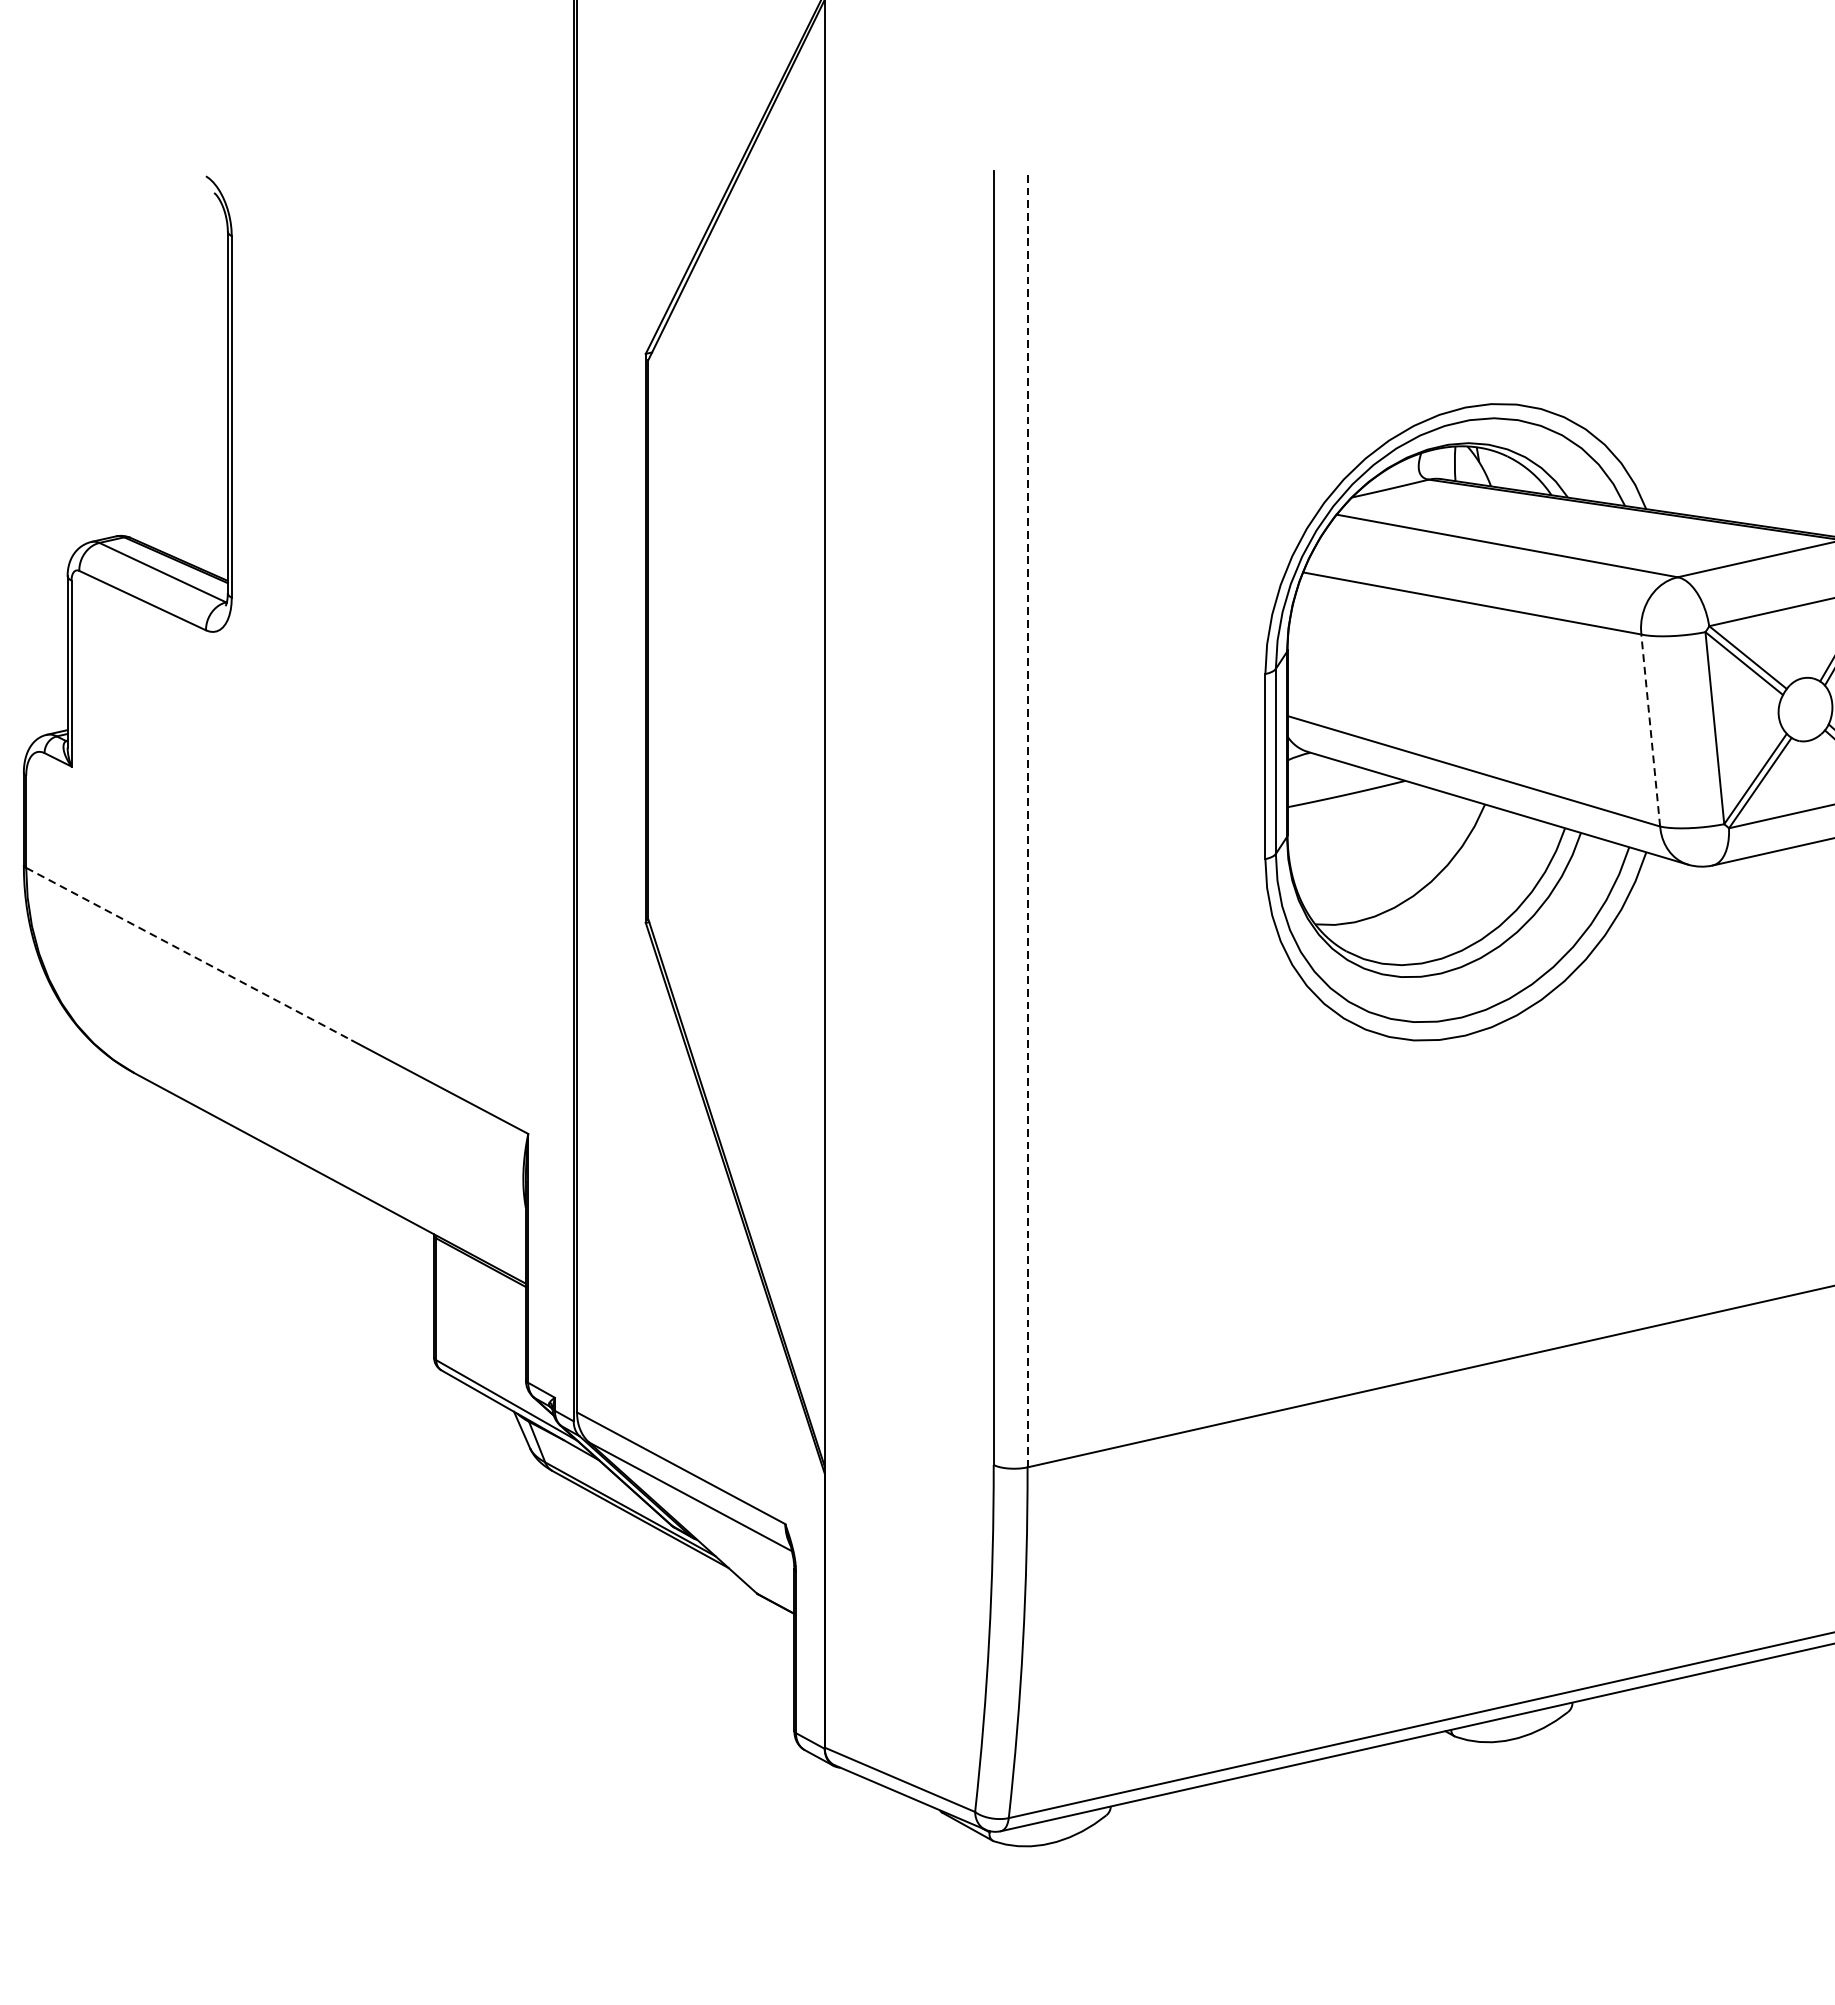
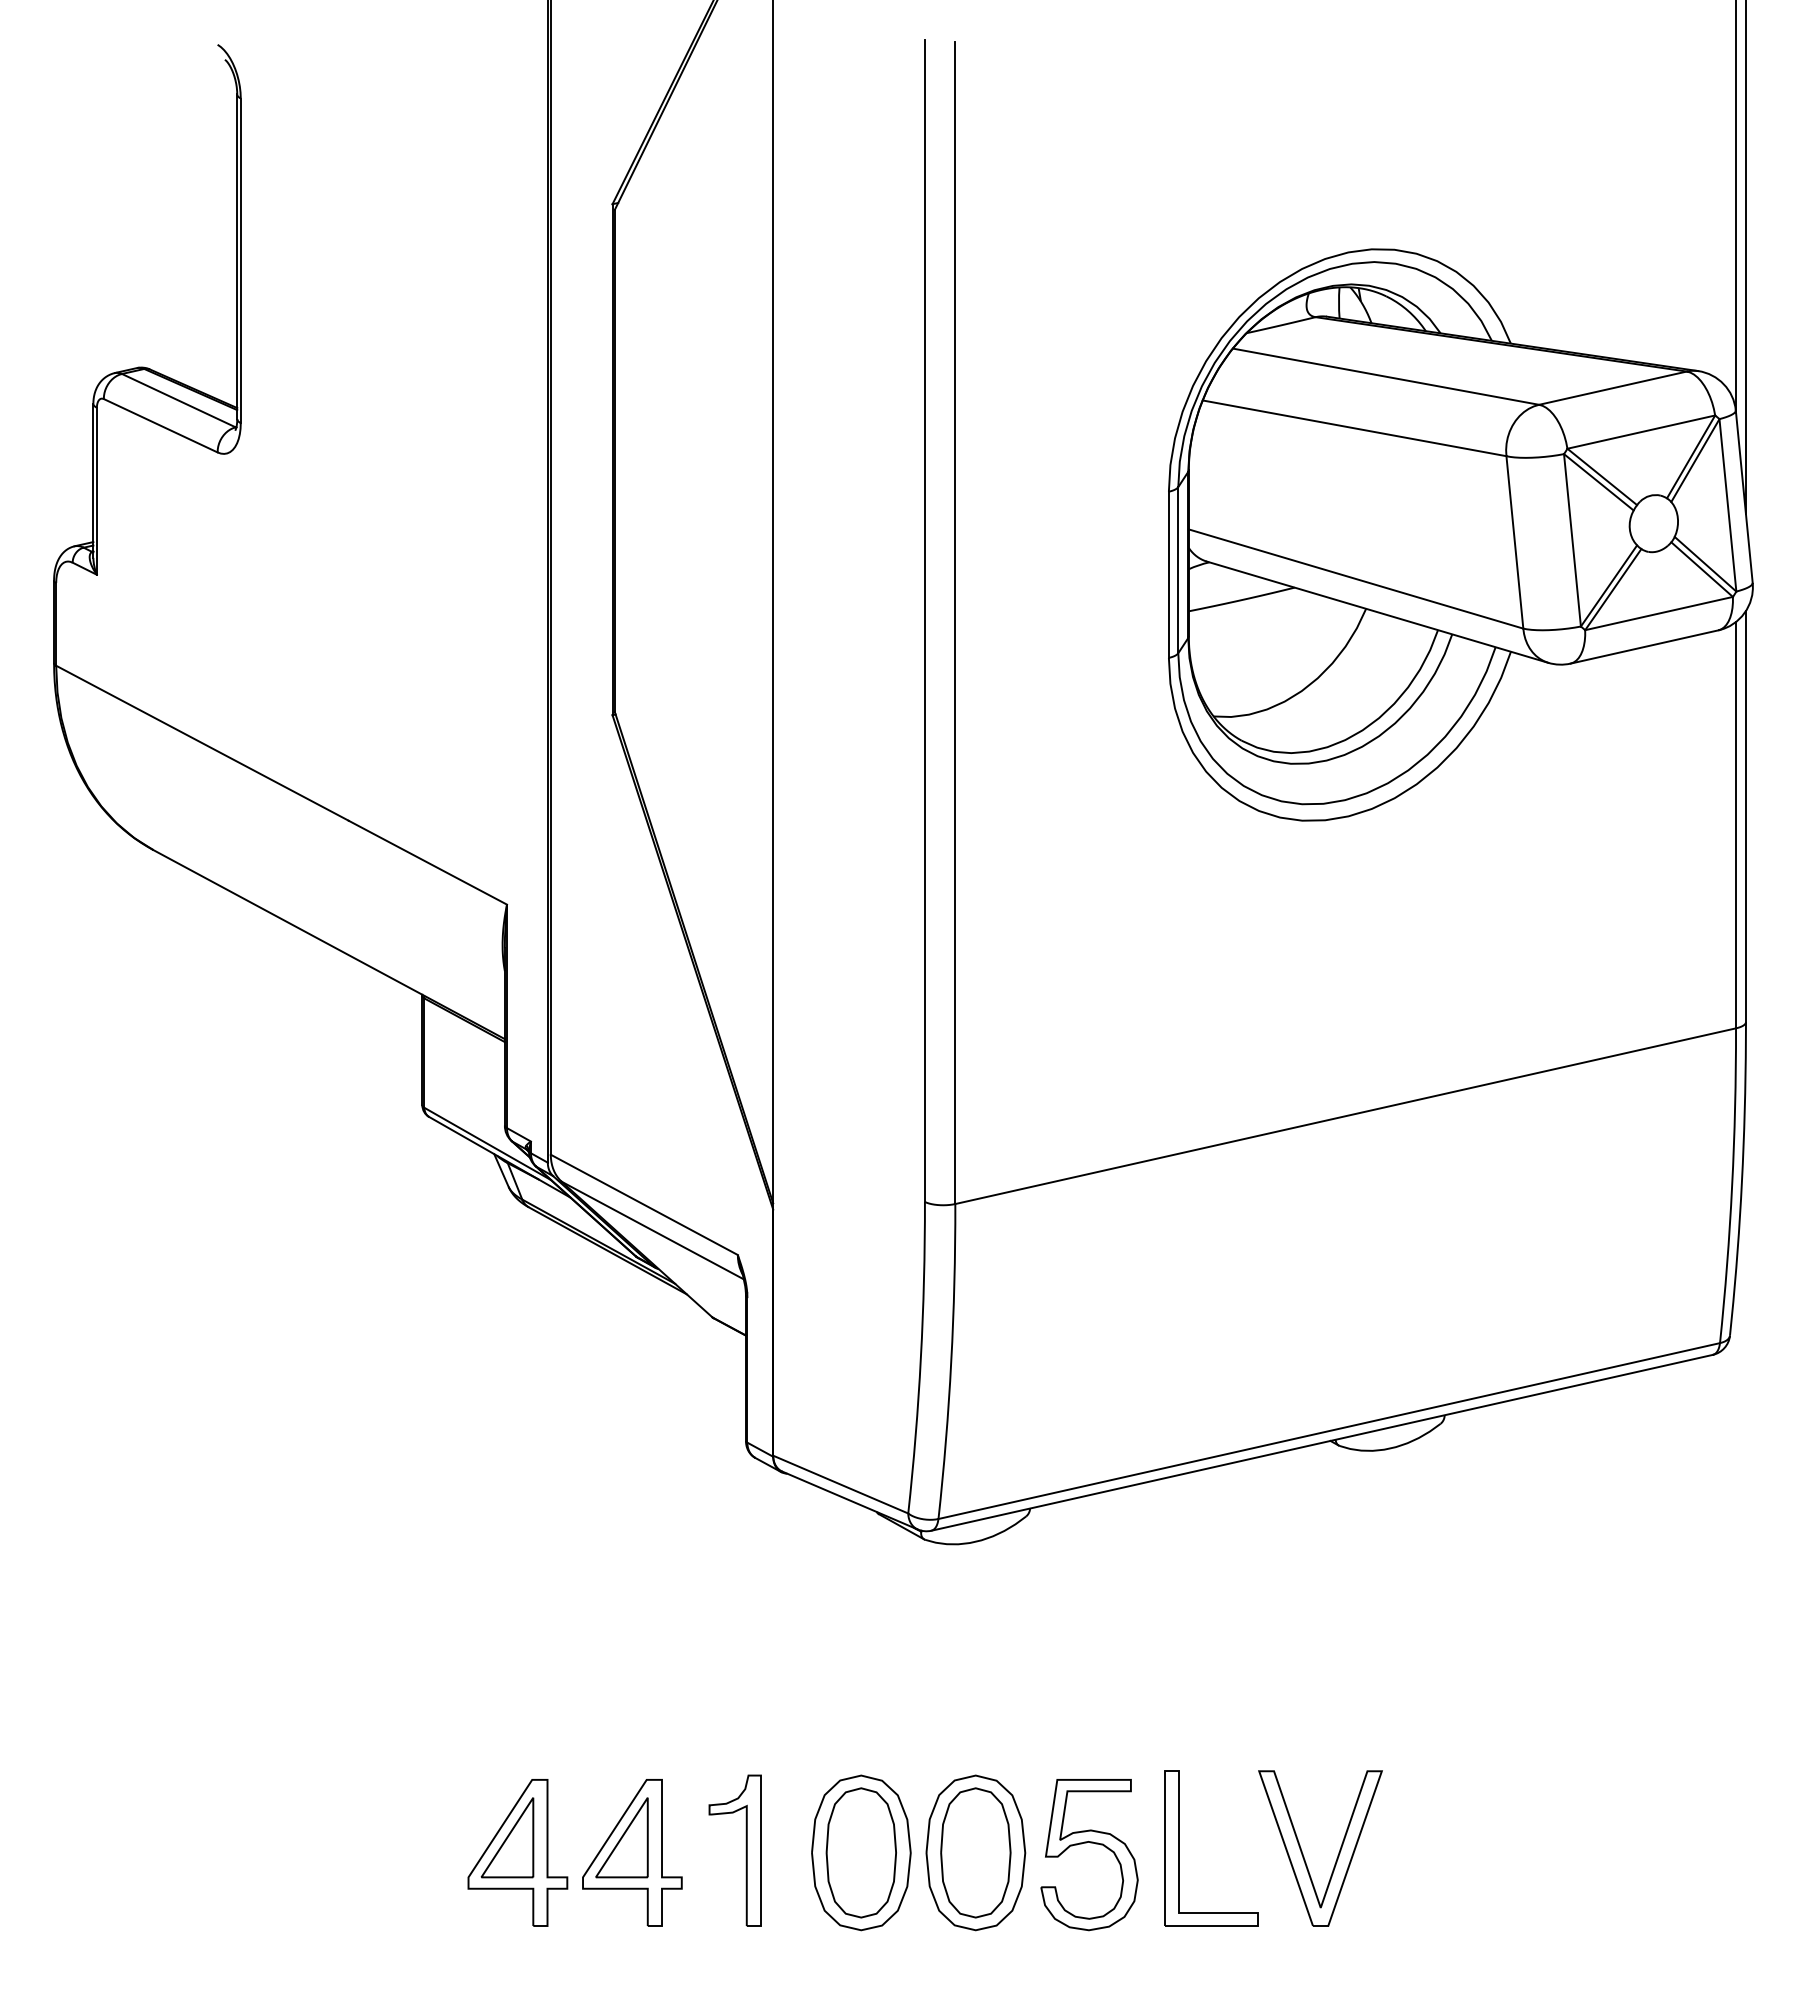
line: (1650, 730) -> (1514, 542), dashed -> solid
line: (1027, 819) -> (955, 622), dashed -> solid
line: (189, 954) -> (202, 743), dashed -> solid

